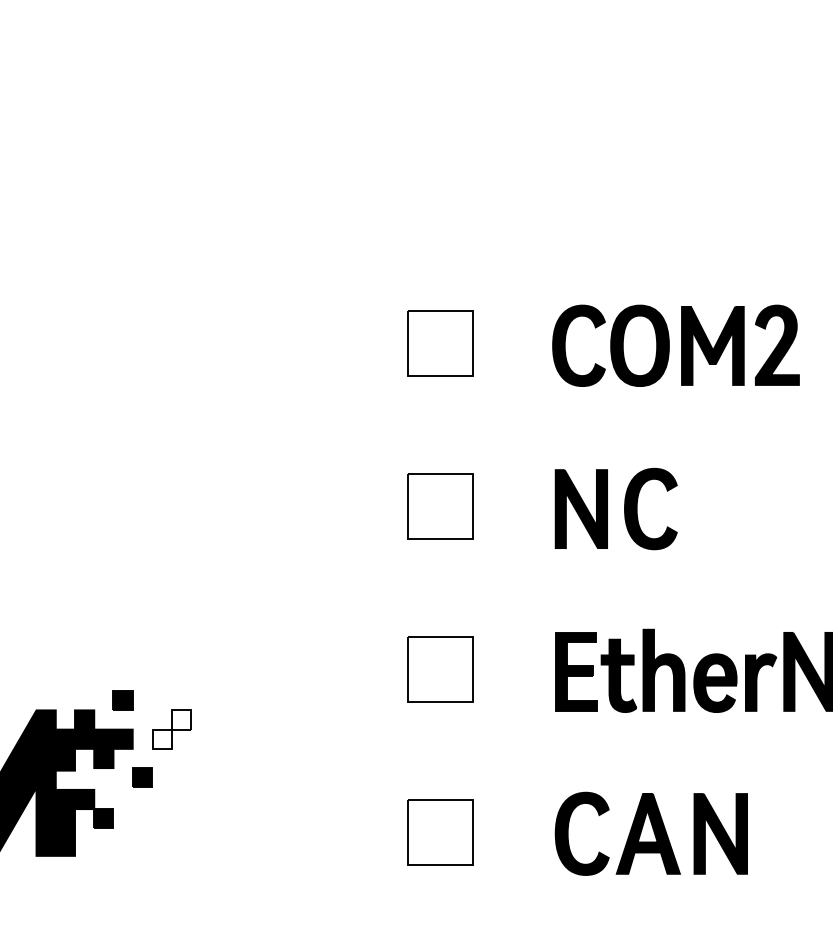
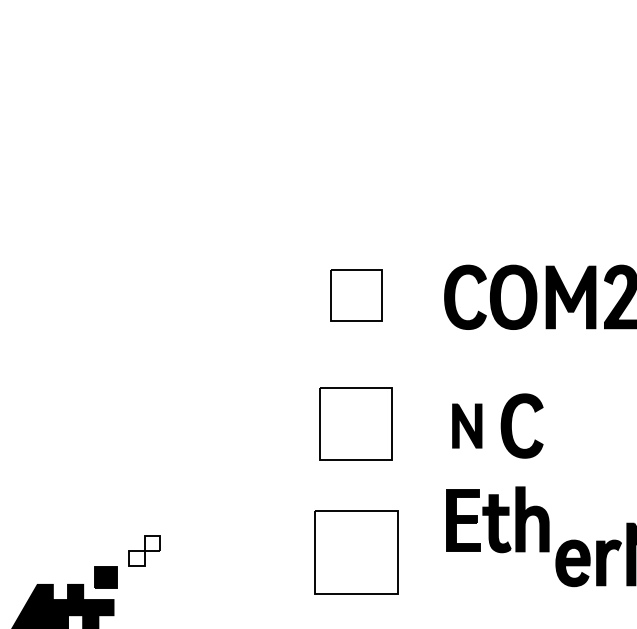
part: (440, 506) -> (356, 424), size x1.4
part: (580, 508) -> (466, 425), size x0.7
part: (440, 669) -> (356, 552), size x1.6
part: (620, 670) -> (498, 519), moved
part: (122, 700) -> (105, 577), size x1.4
part: (171, 729) -> (144, 551), moved

